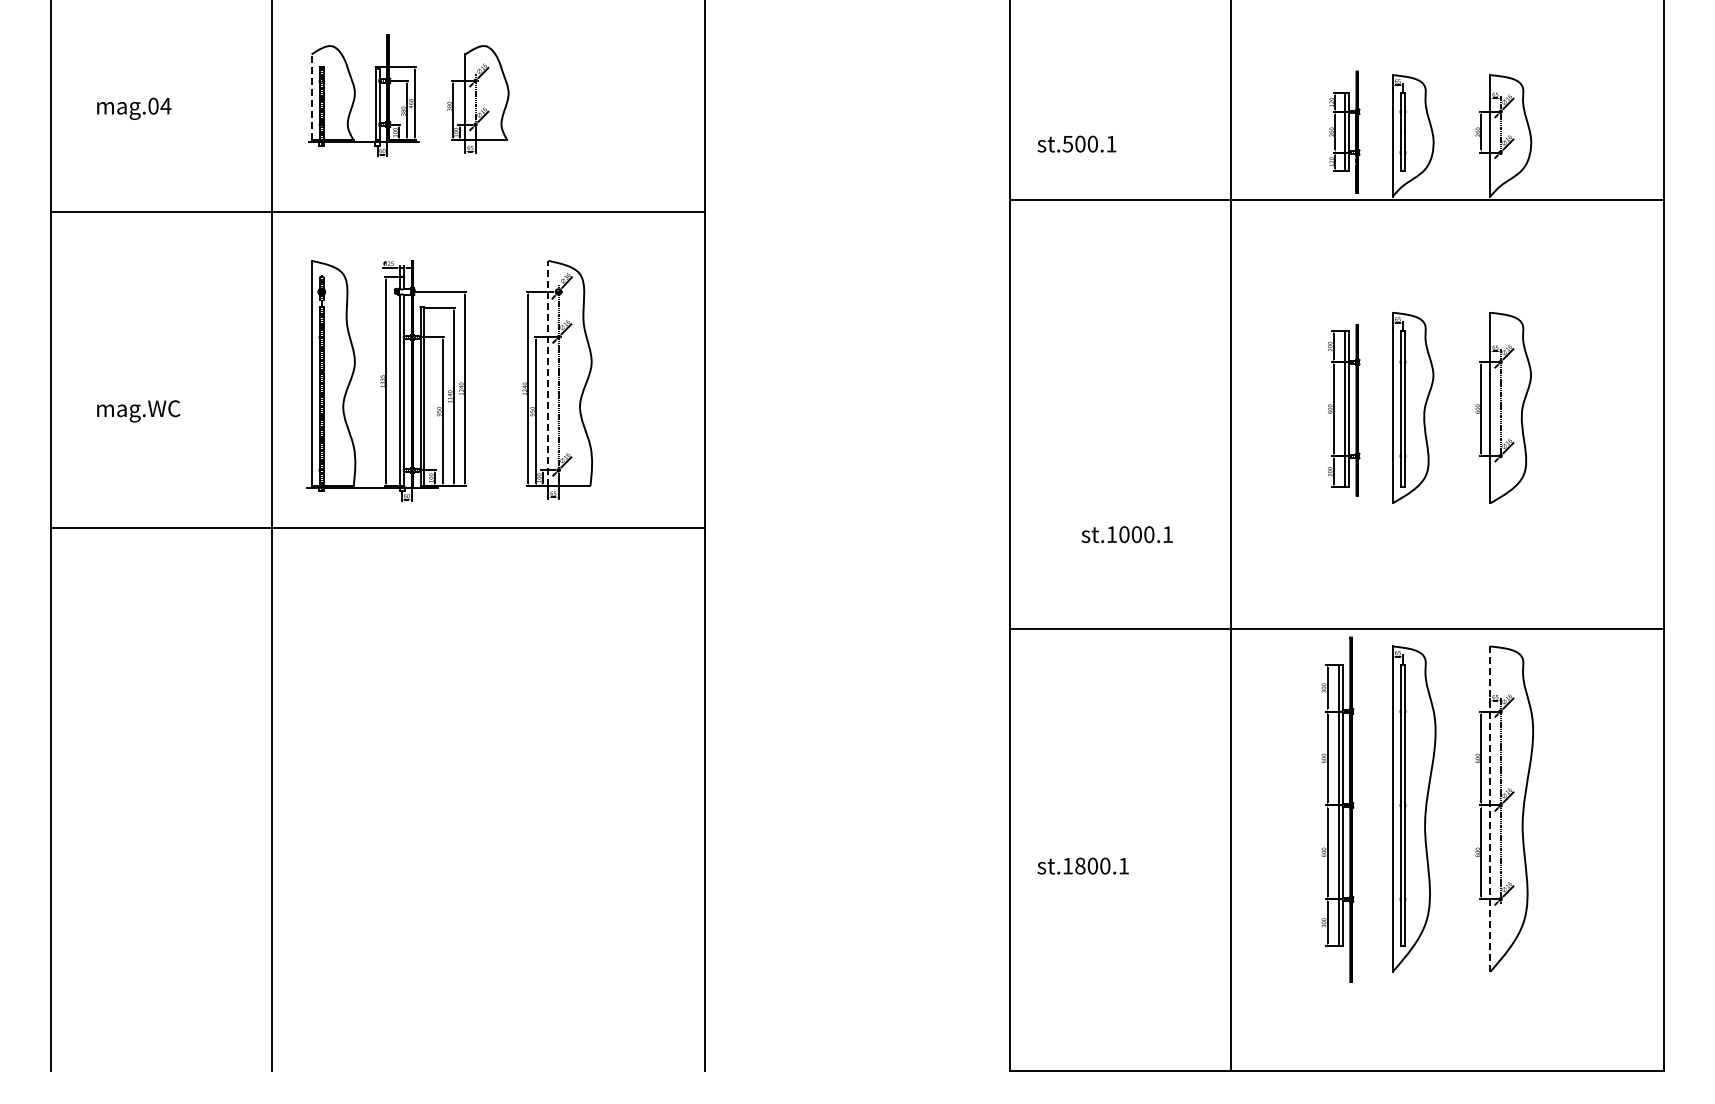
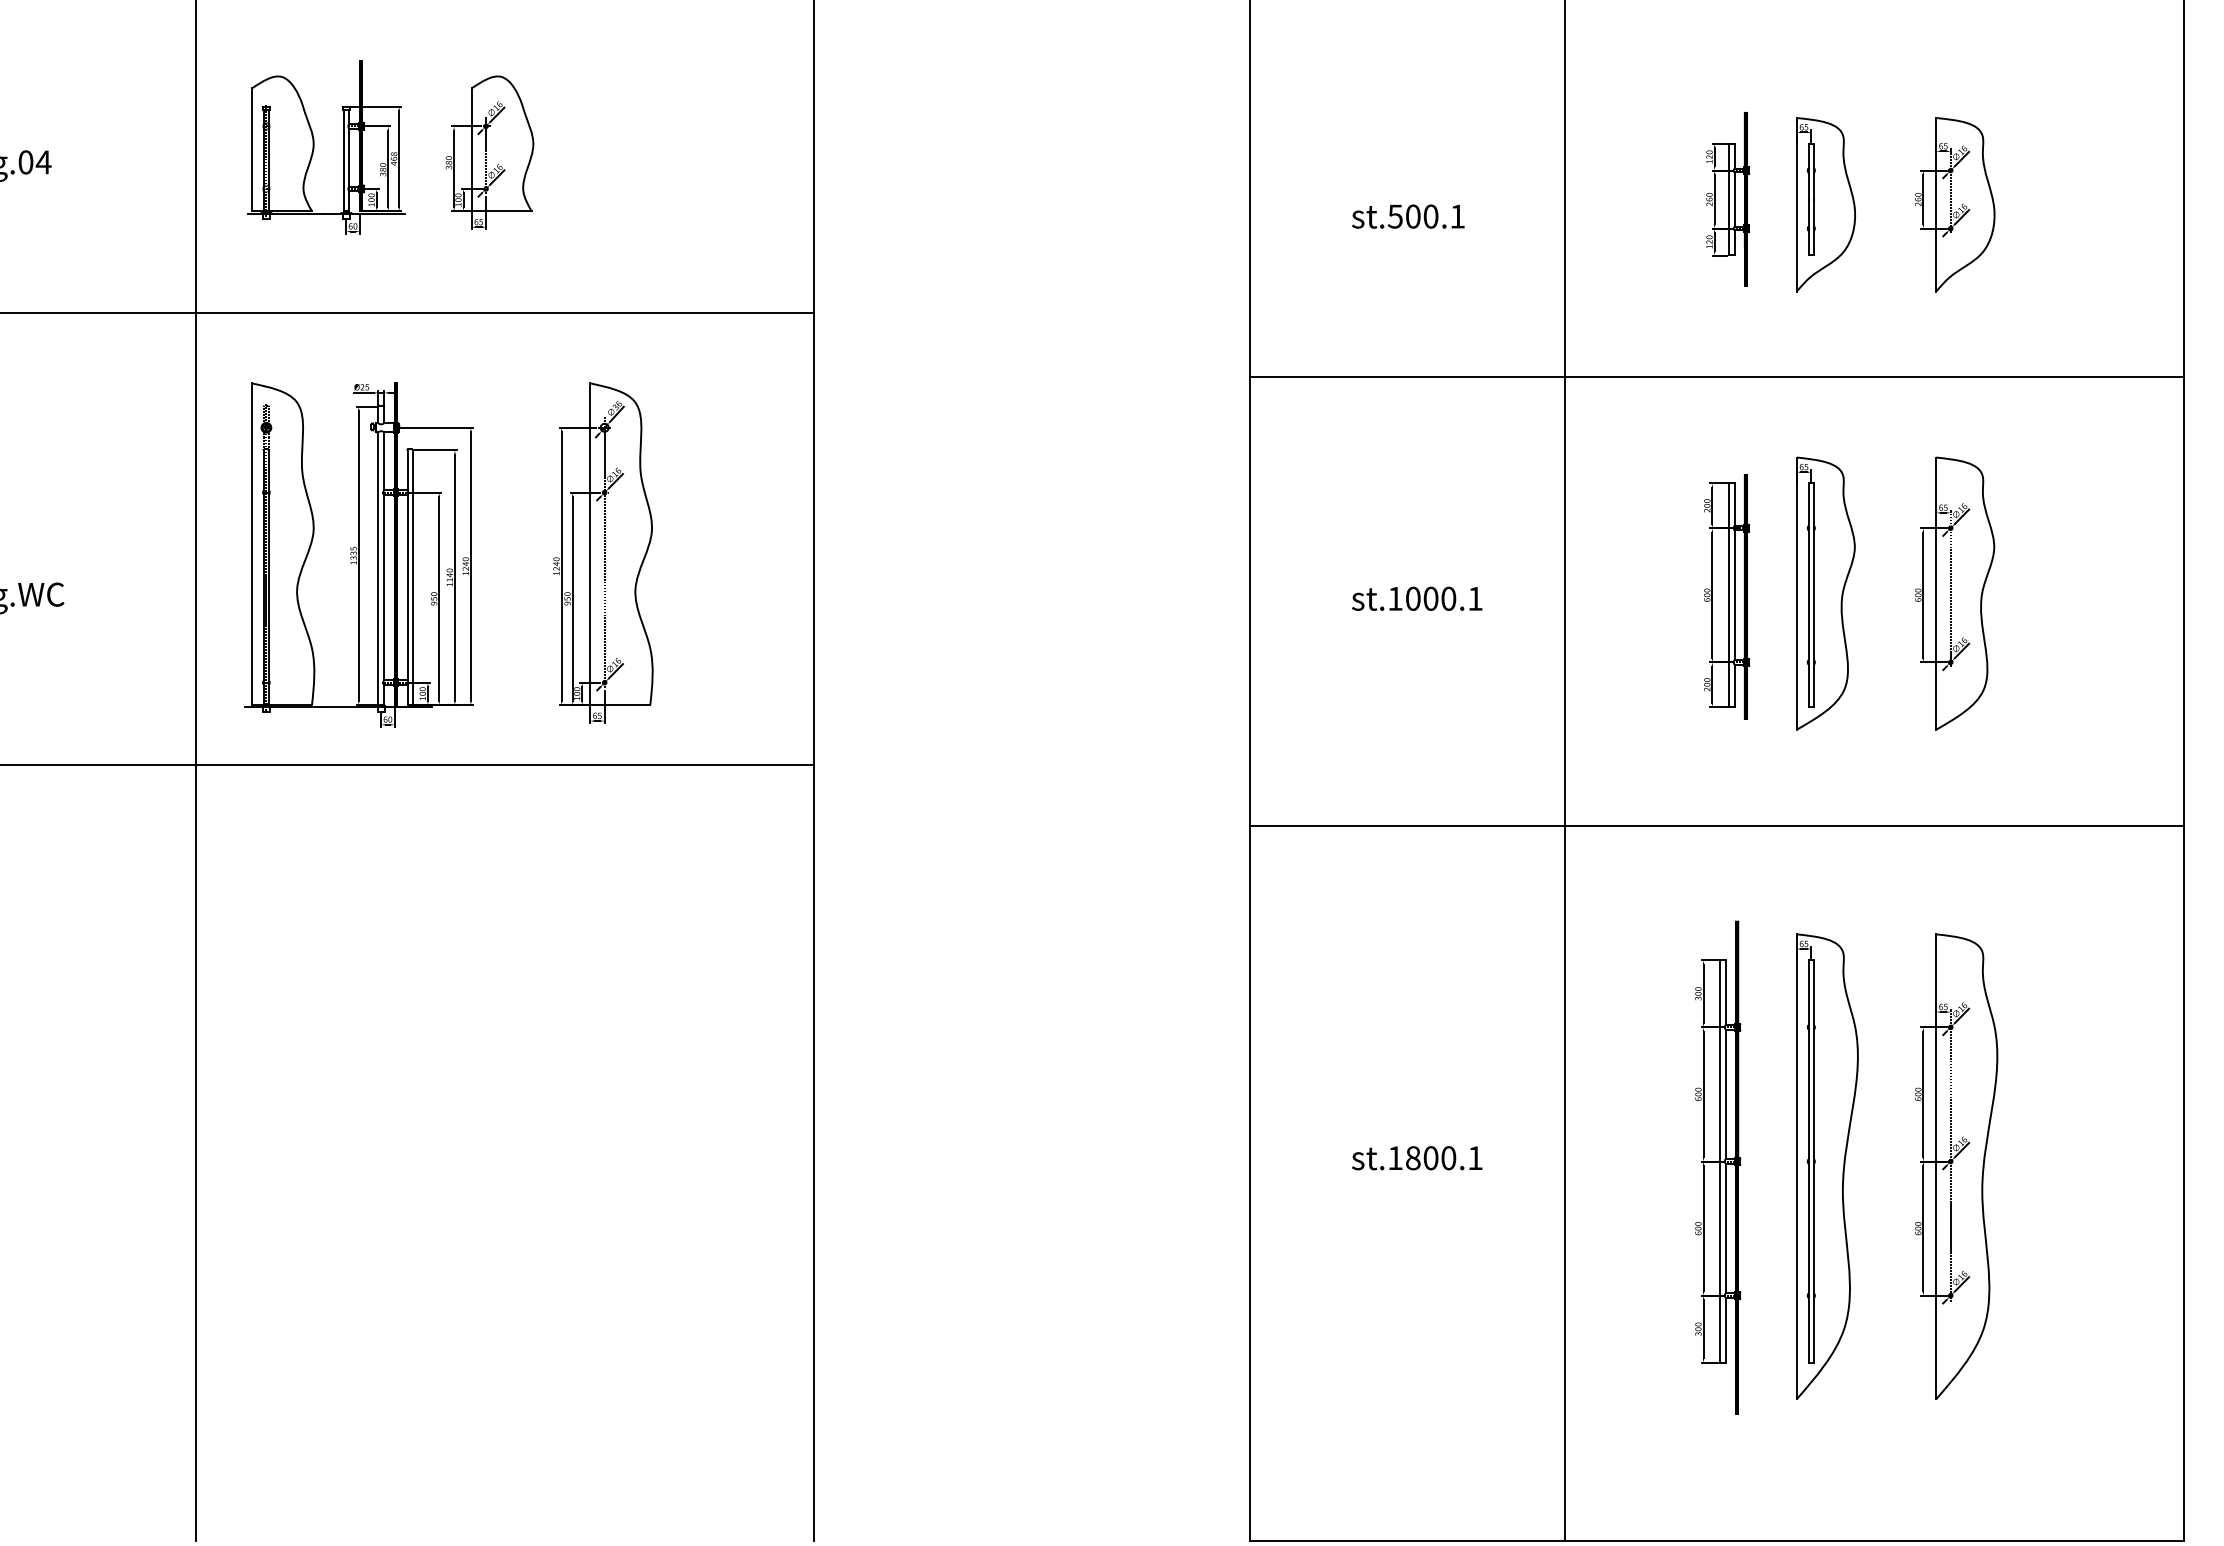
line: (311, 97) -> (251, 149), dashed -> solid
text: (1076, 143) -> (1407, 215), moved
line: (1336, 200) -> (1716, 377), moved
line: (548, 373) -> (590, 544), dashed -> solid
text: (1126, 534) -> (1416, 598), moved
line: (1336, 628) -> (1716, 825), moved
line: (1490, 809) -> (1936, 1167), dashed -> solid
text: (1082, 865) -> (1416, 1157), moved

